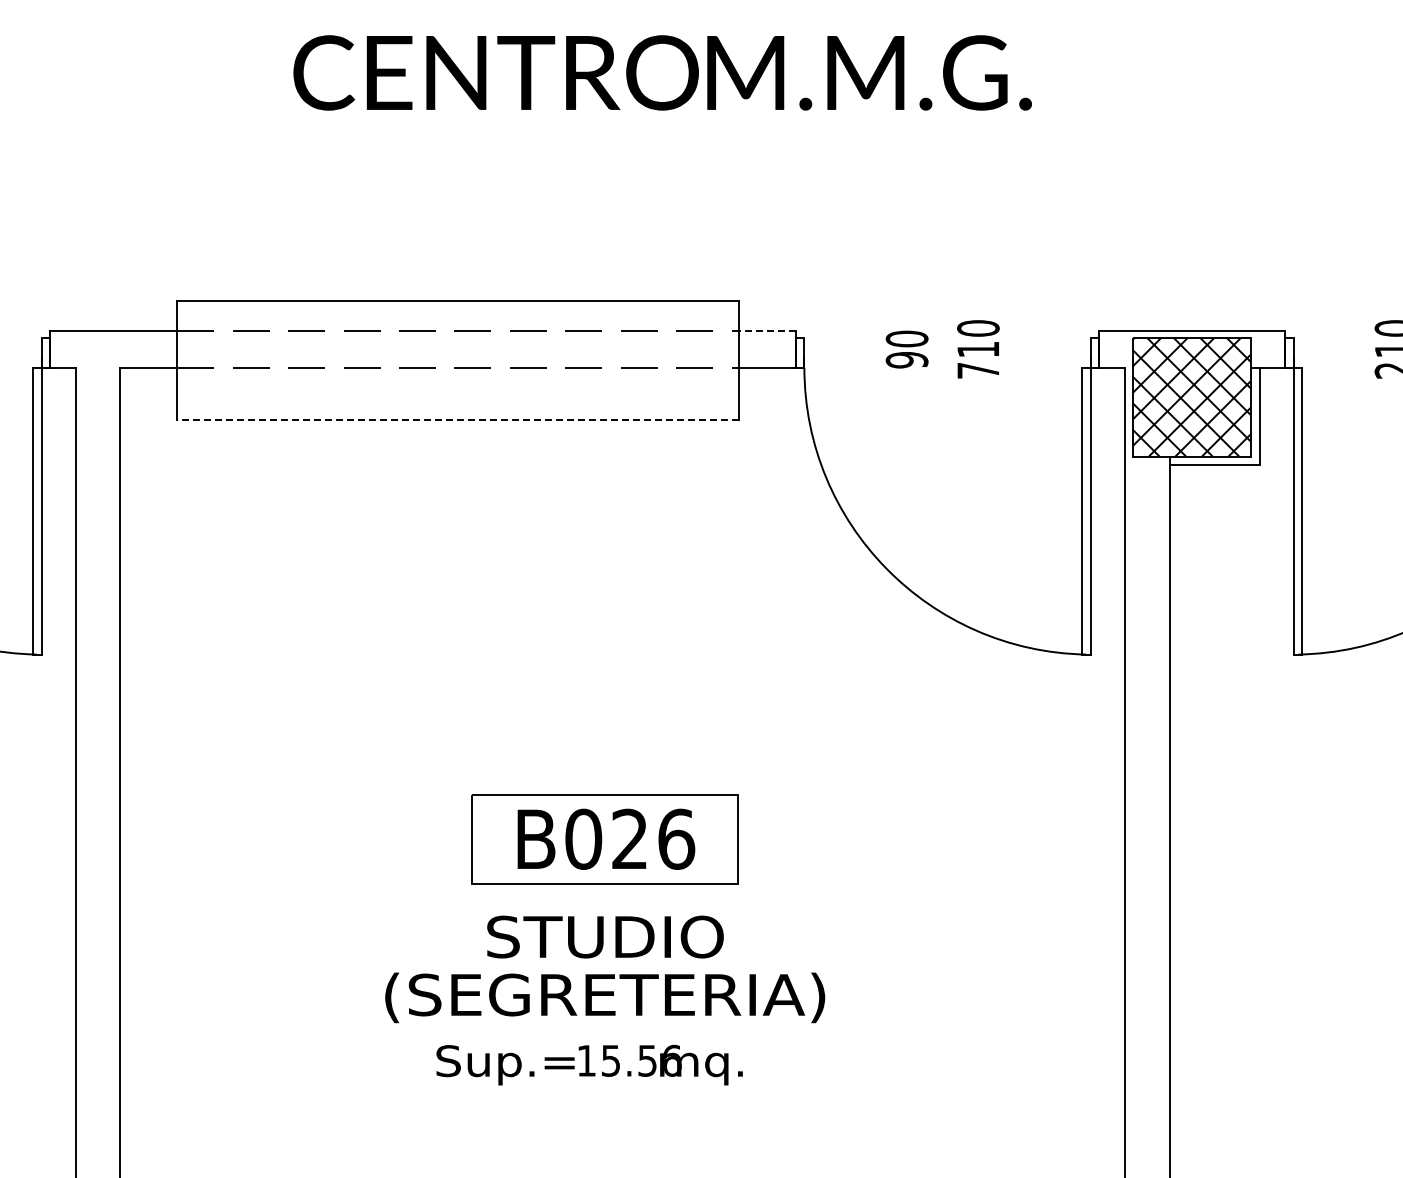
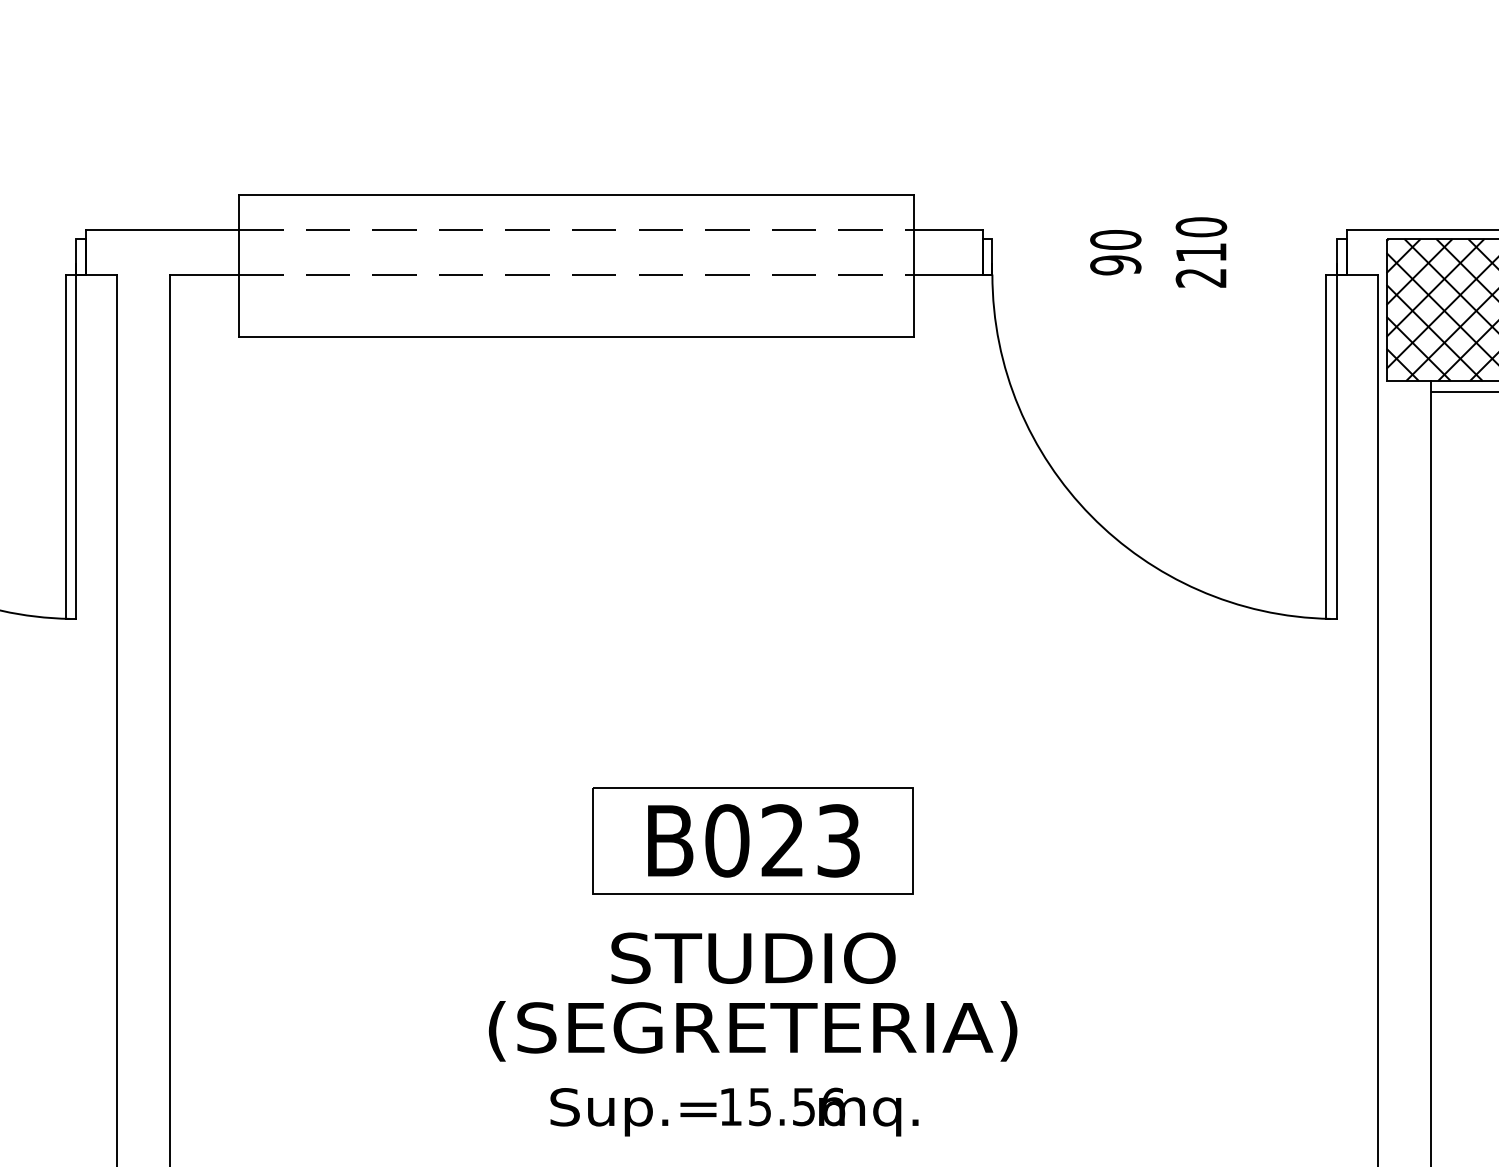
line: (767, 330) -> (948, 229), dashed -> solid
text: (977, 370) -> (1200, 277), 710 -> 210
line: (458, 419) -> (576, 336), dashed -> solid
text: (676, 838) -> (838, 839), B026 -> B023

